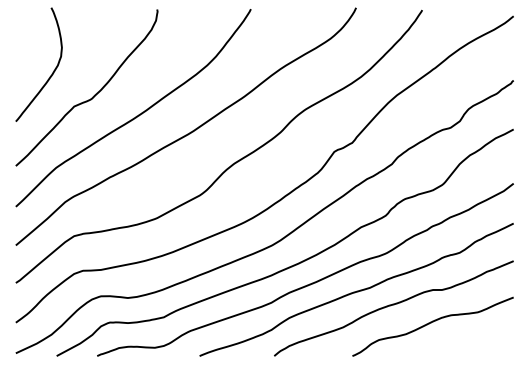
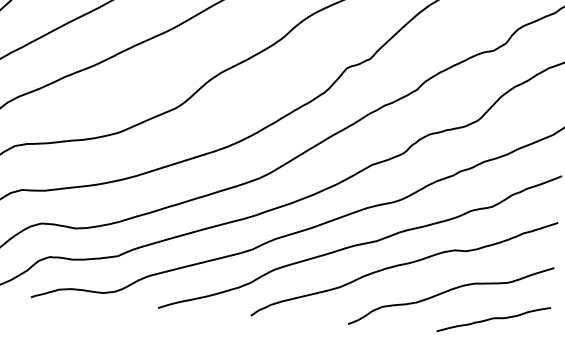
curve: (468, 342) -> (493, 319), added

